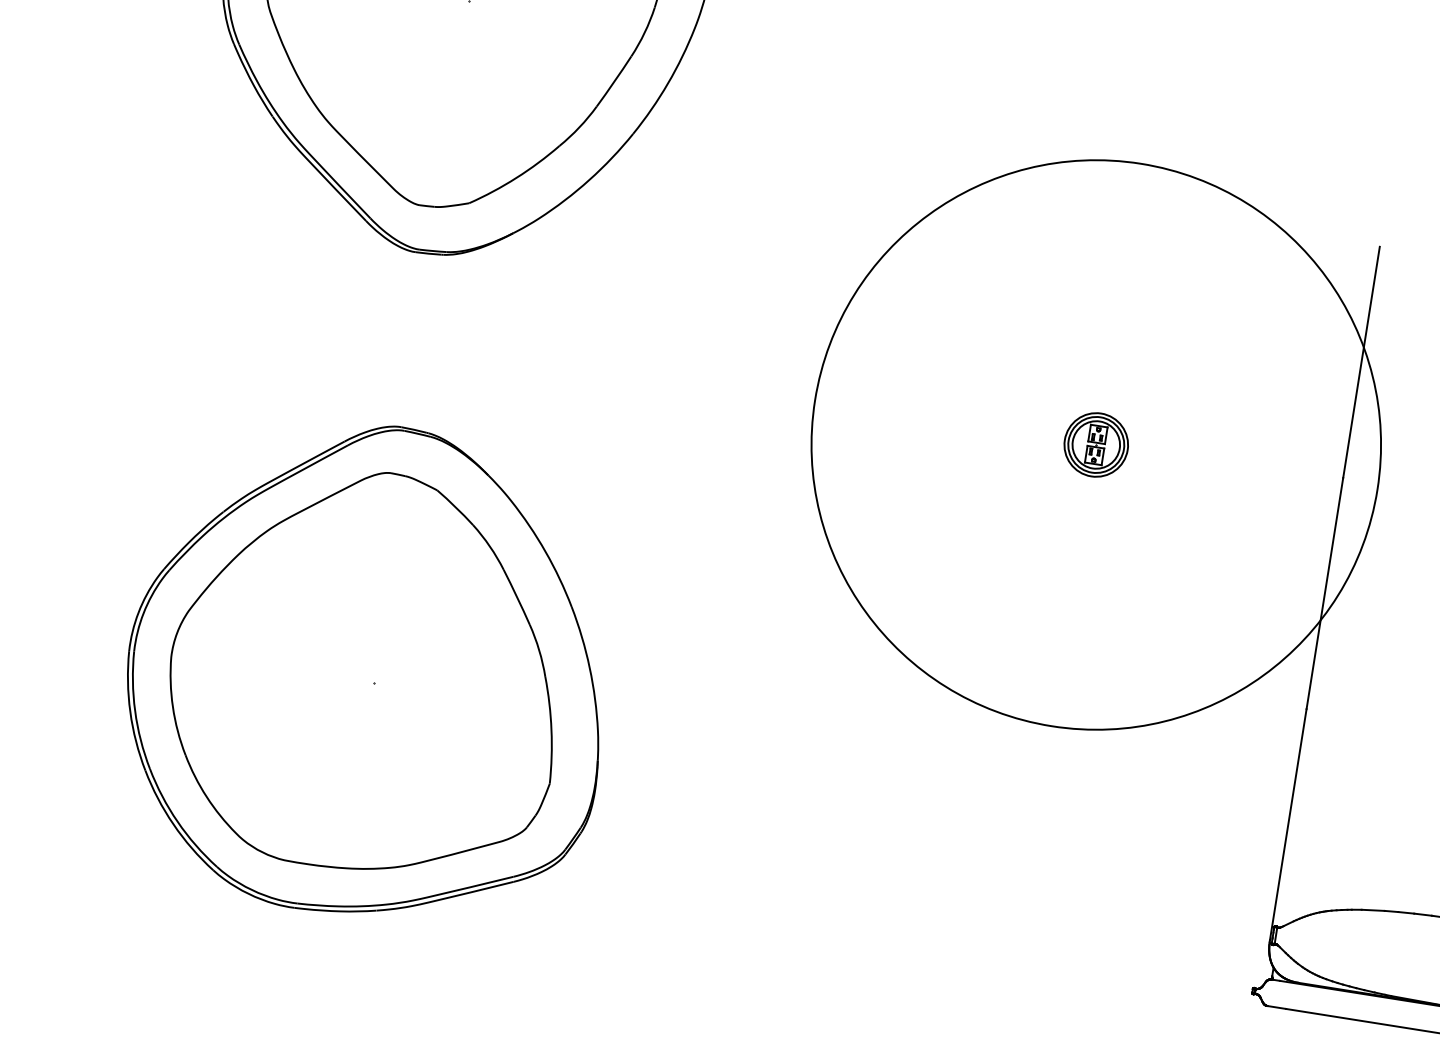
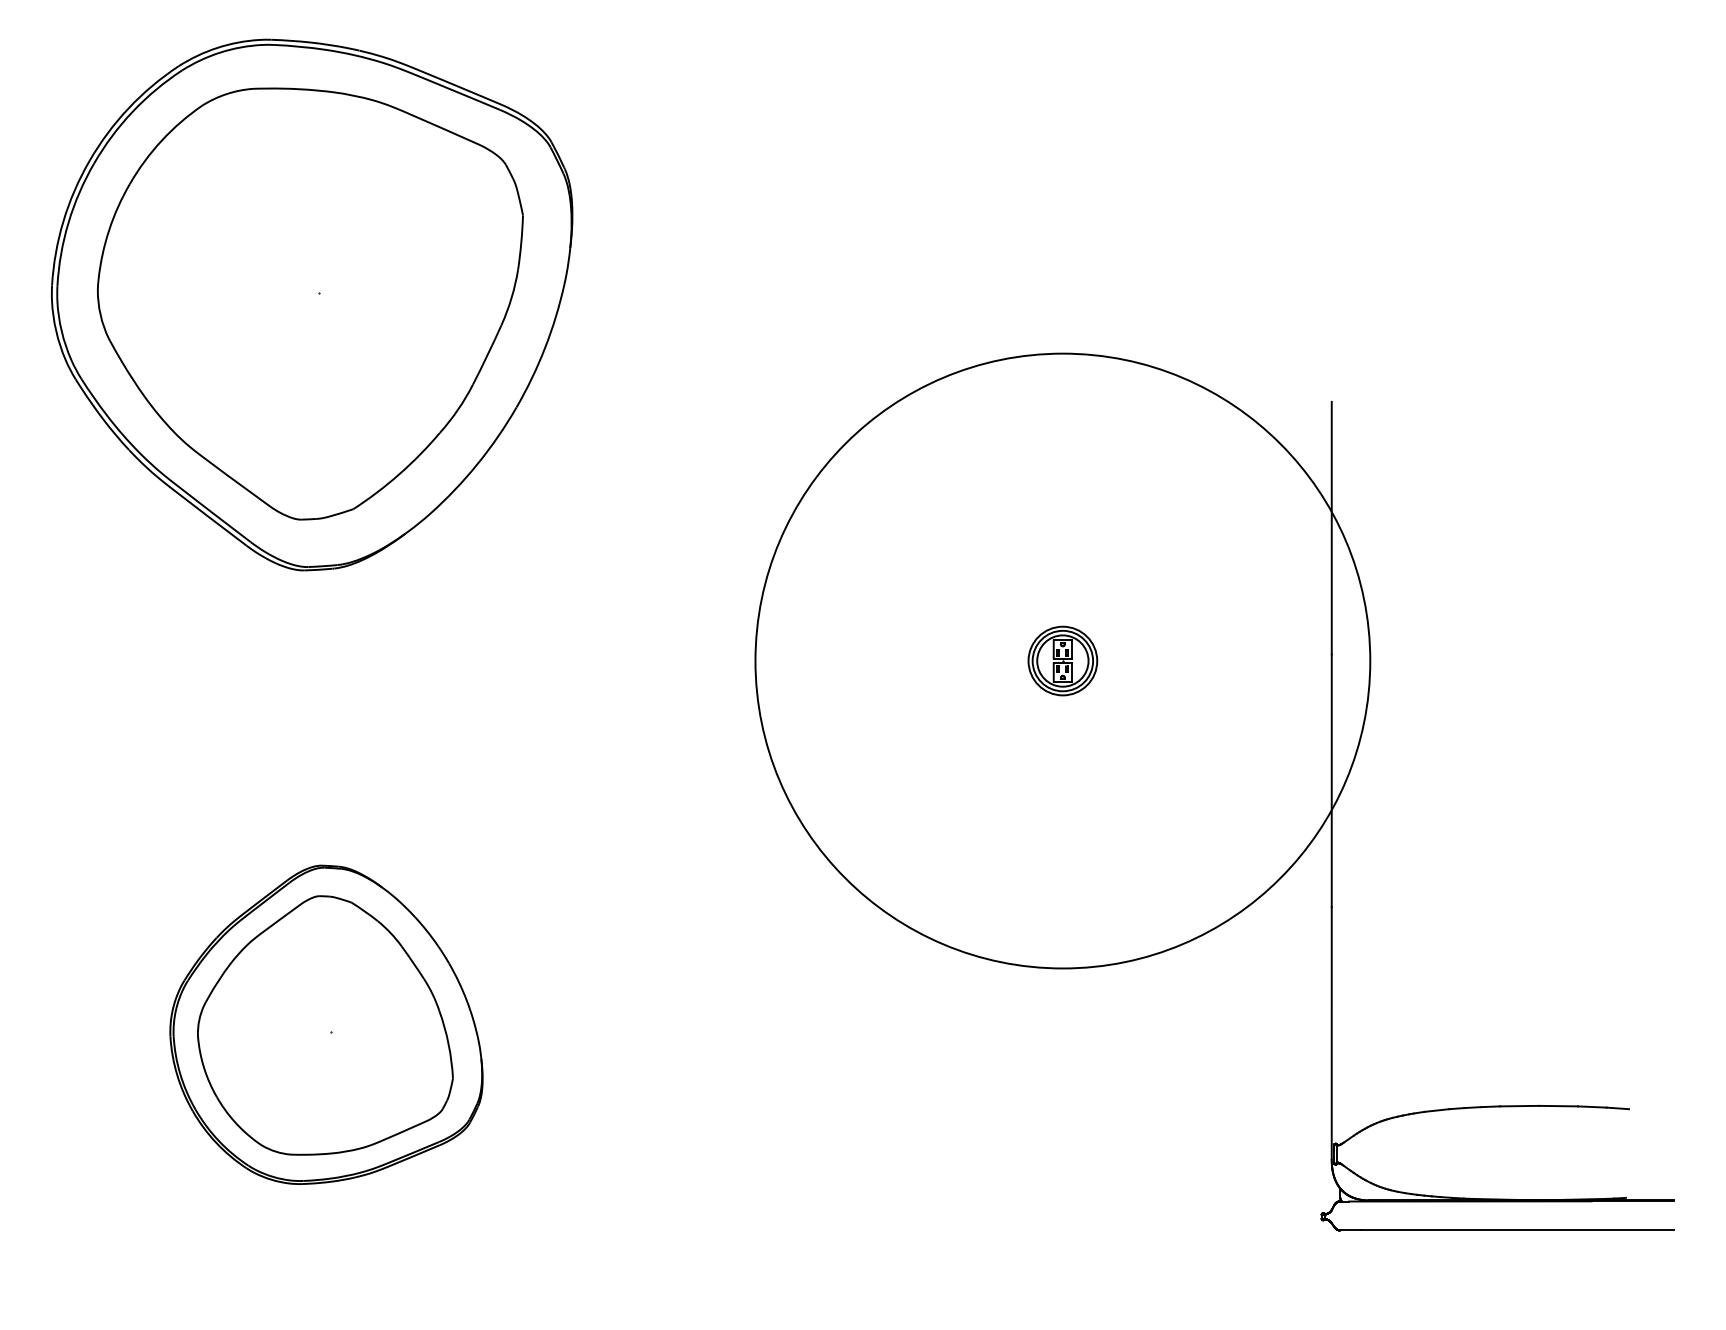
part: (369, 670) -> (326, 1024), size x0.6

